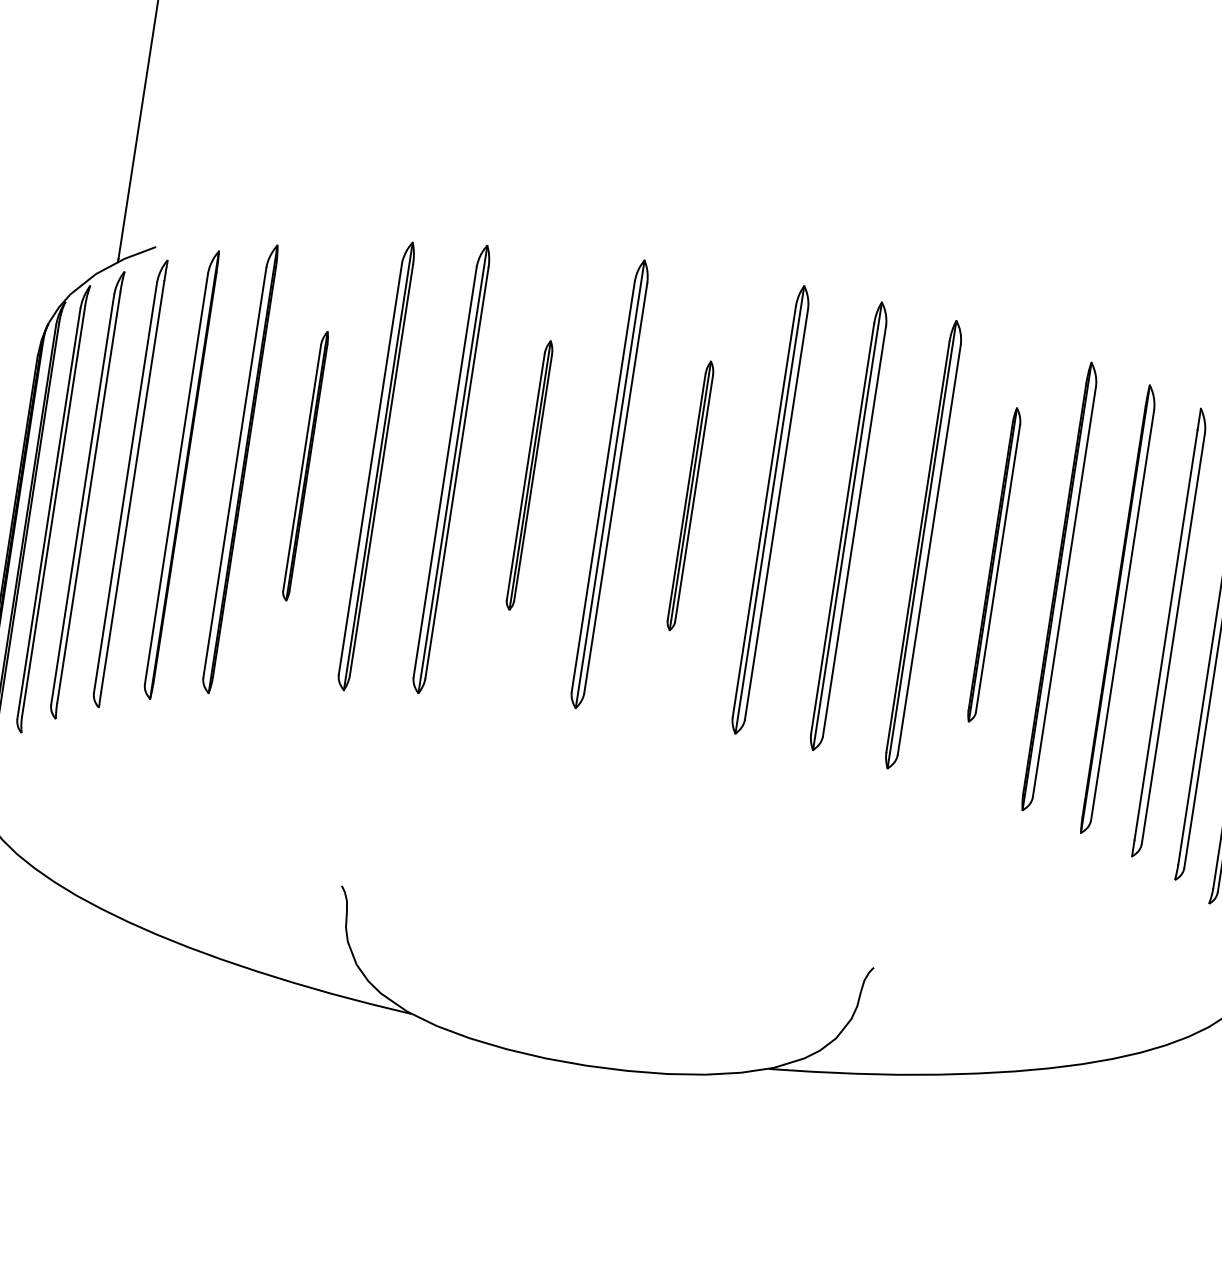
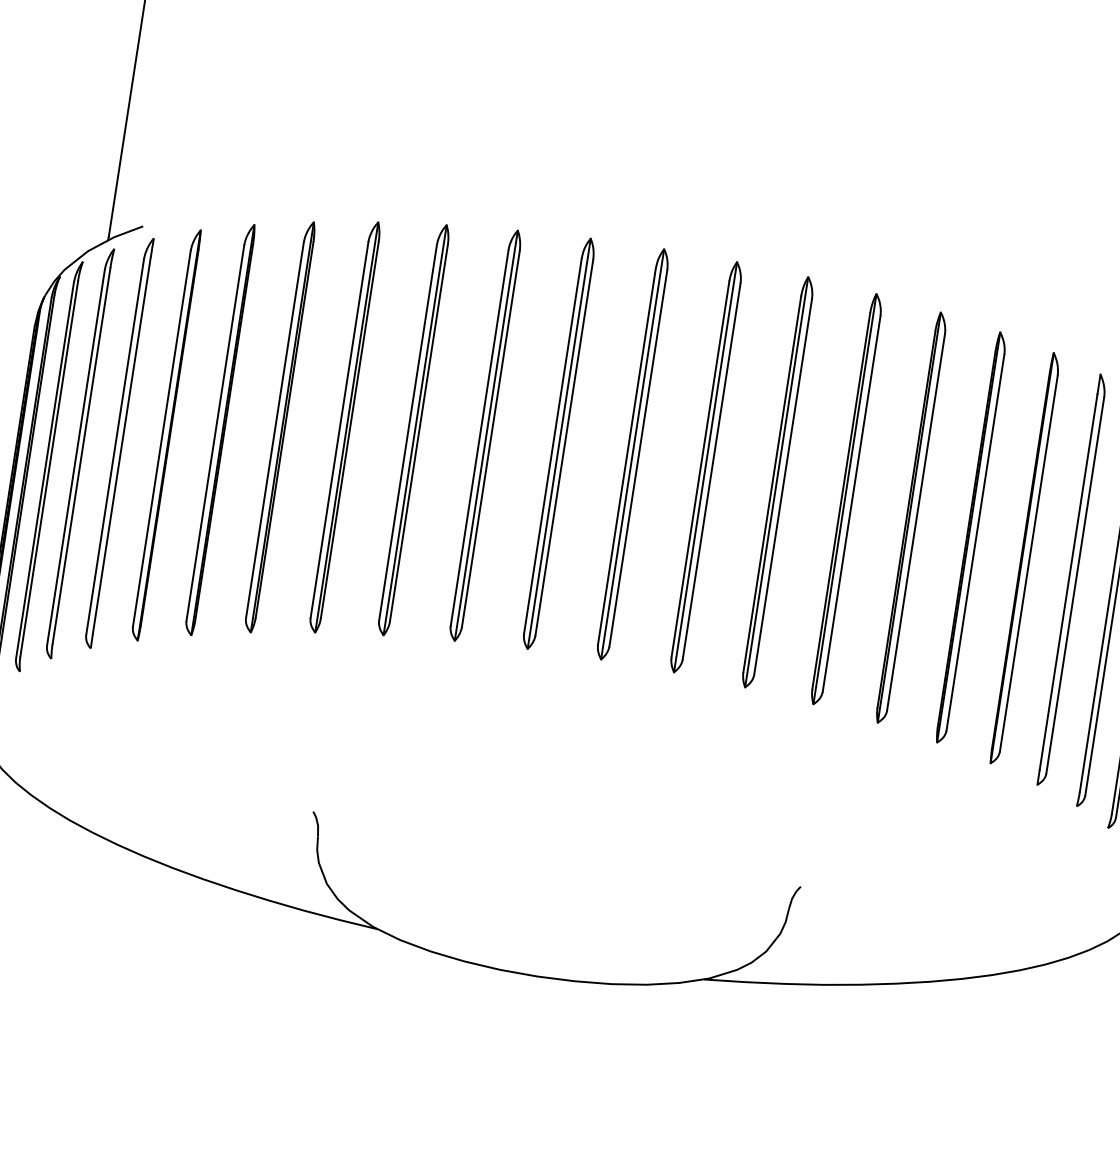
part: (305, 465) -> (280, 426), size x1.67
part: (529, 475) -> (485, 435), size x1.67
part: (690, 495) -> (632, 454), size x1.67
part: (994, 564) -> (911, 517), size x1.43

